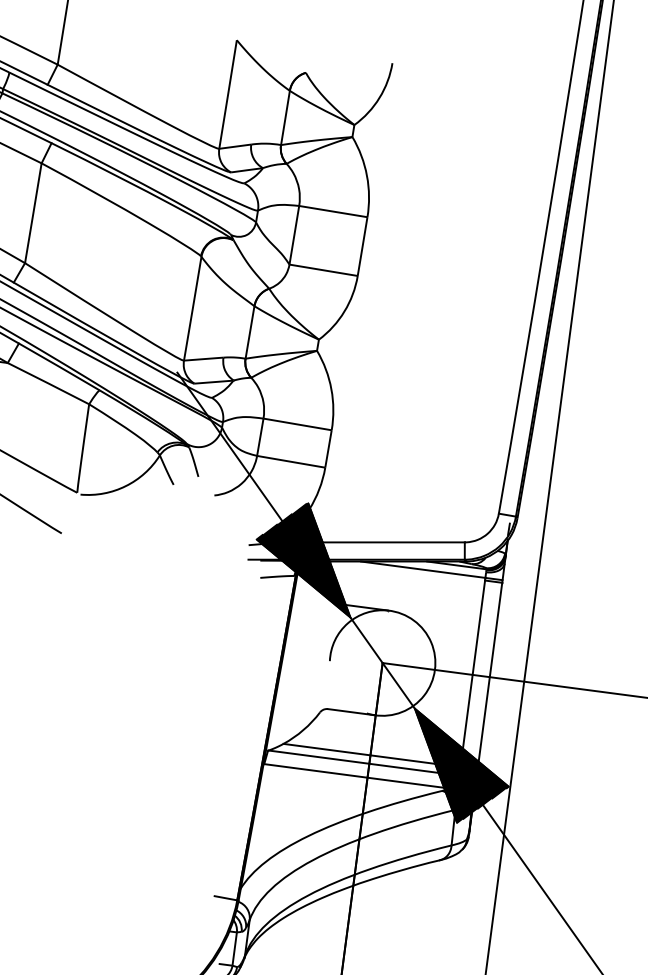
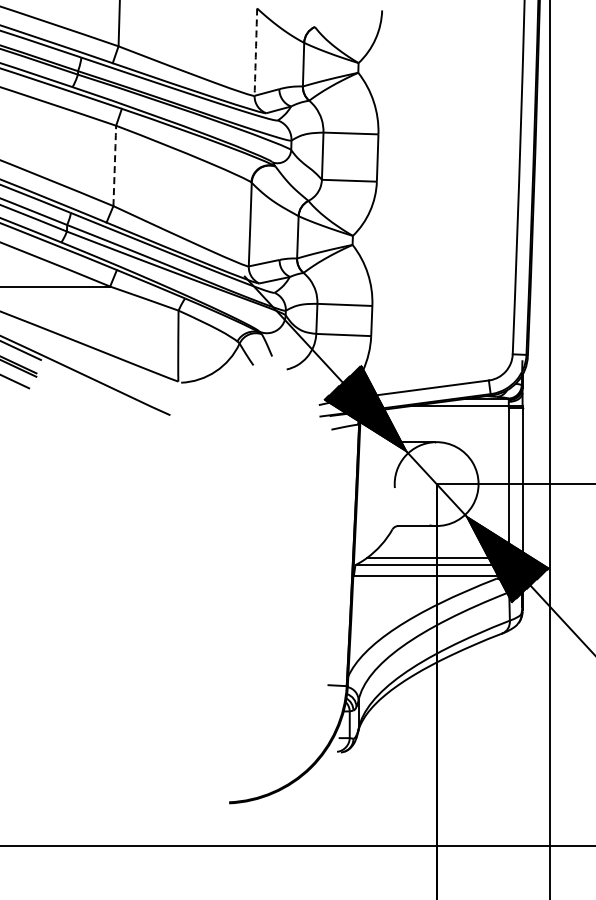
arc: (227, 94) -> (255, 52), solid -> dashed
arc: (33, 212) -> (114, 165), solid -> dashed

